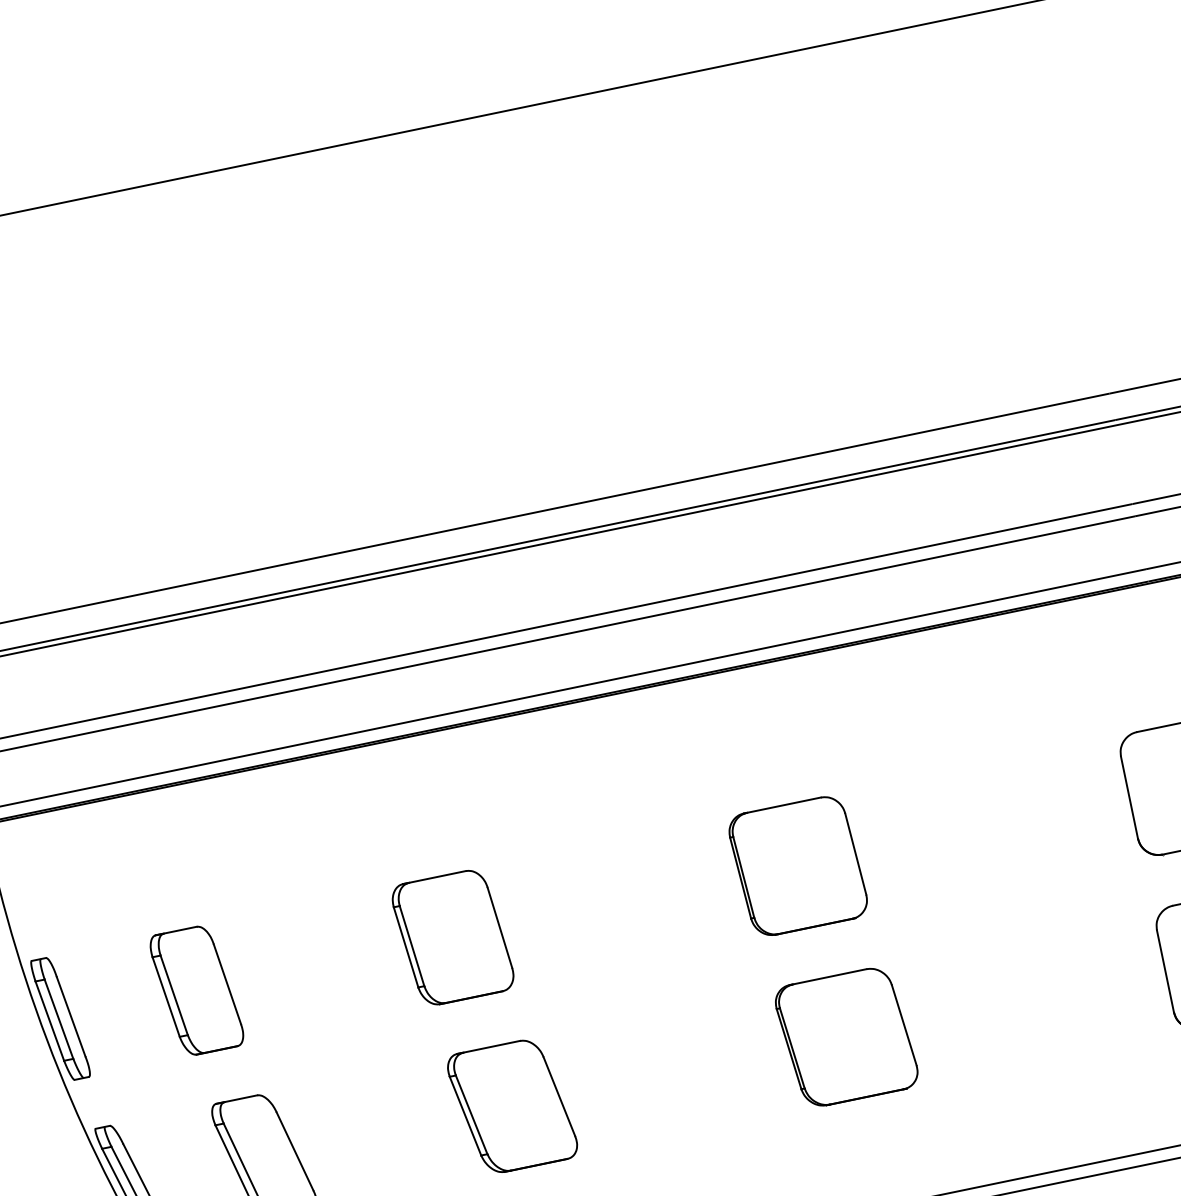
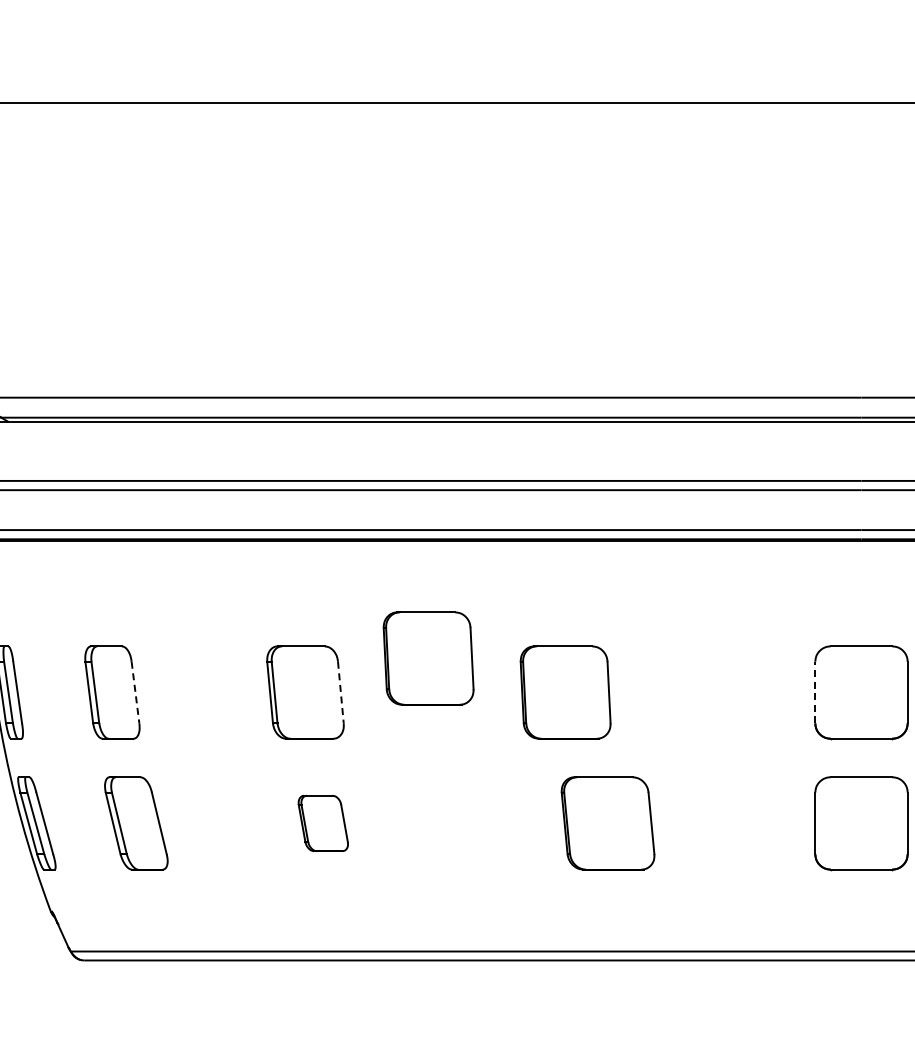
line: (1129, 797) -> (815, 692), solid -> dashed
part: (606, 858) -> (428, 658), added
line: (499, 927) -> (340, 692), solid -> dashed
line: (227, 985) -> (135, 693), solid -> dashed
part: (845, 1037) -> (607, 823), moved
part: (512, 1106) -> (323, 823), size x0.6

